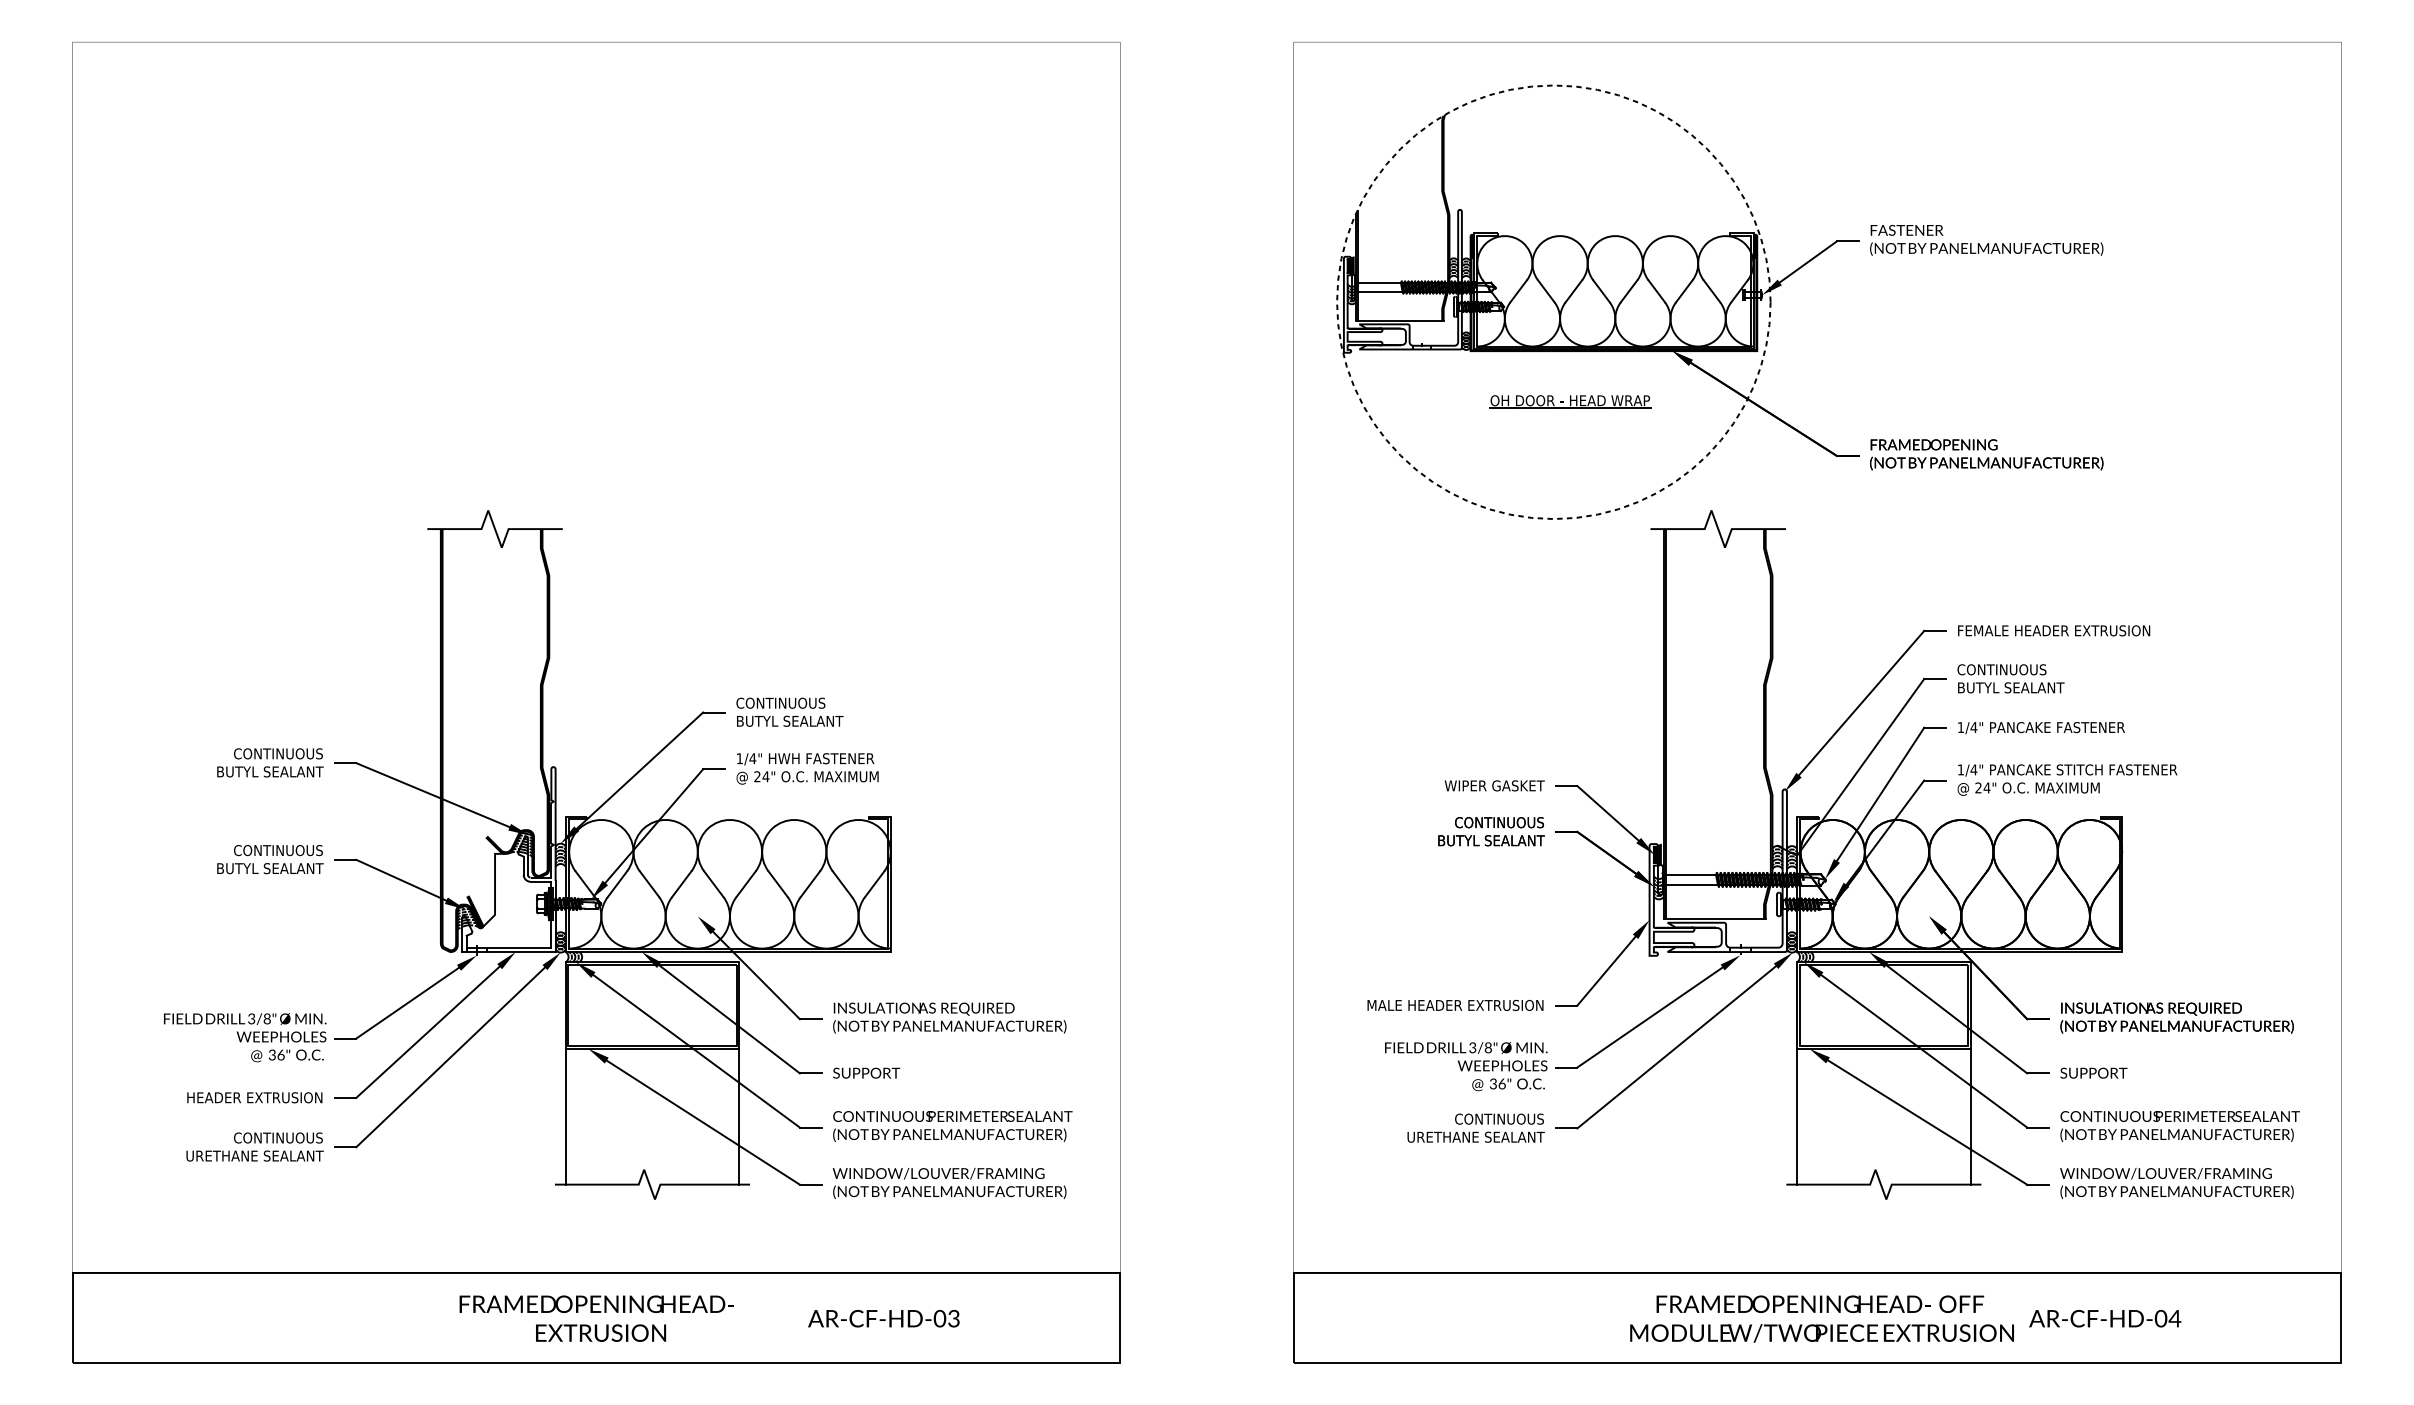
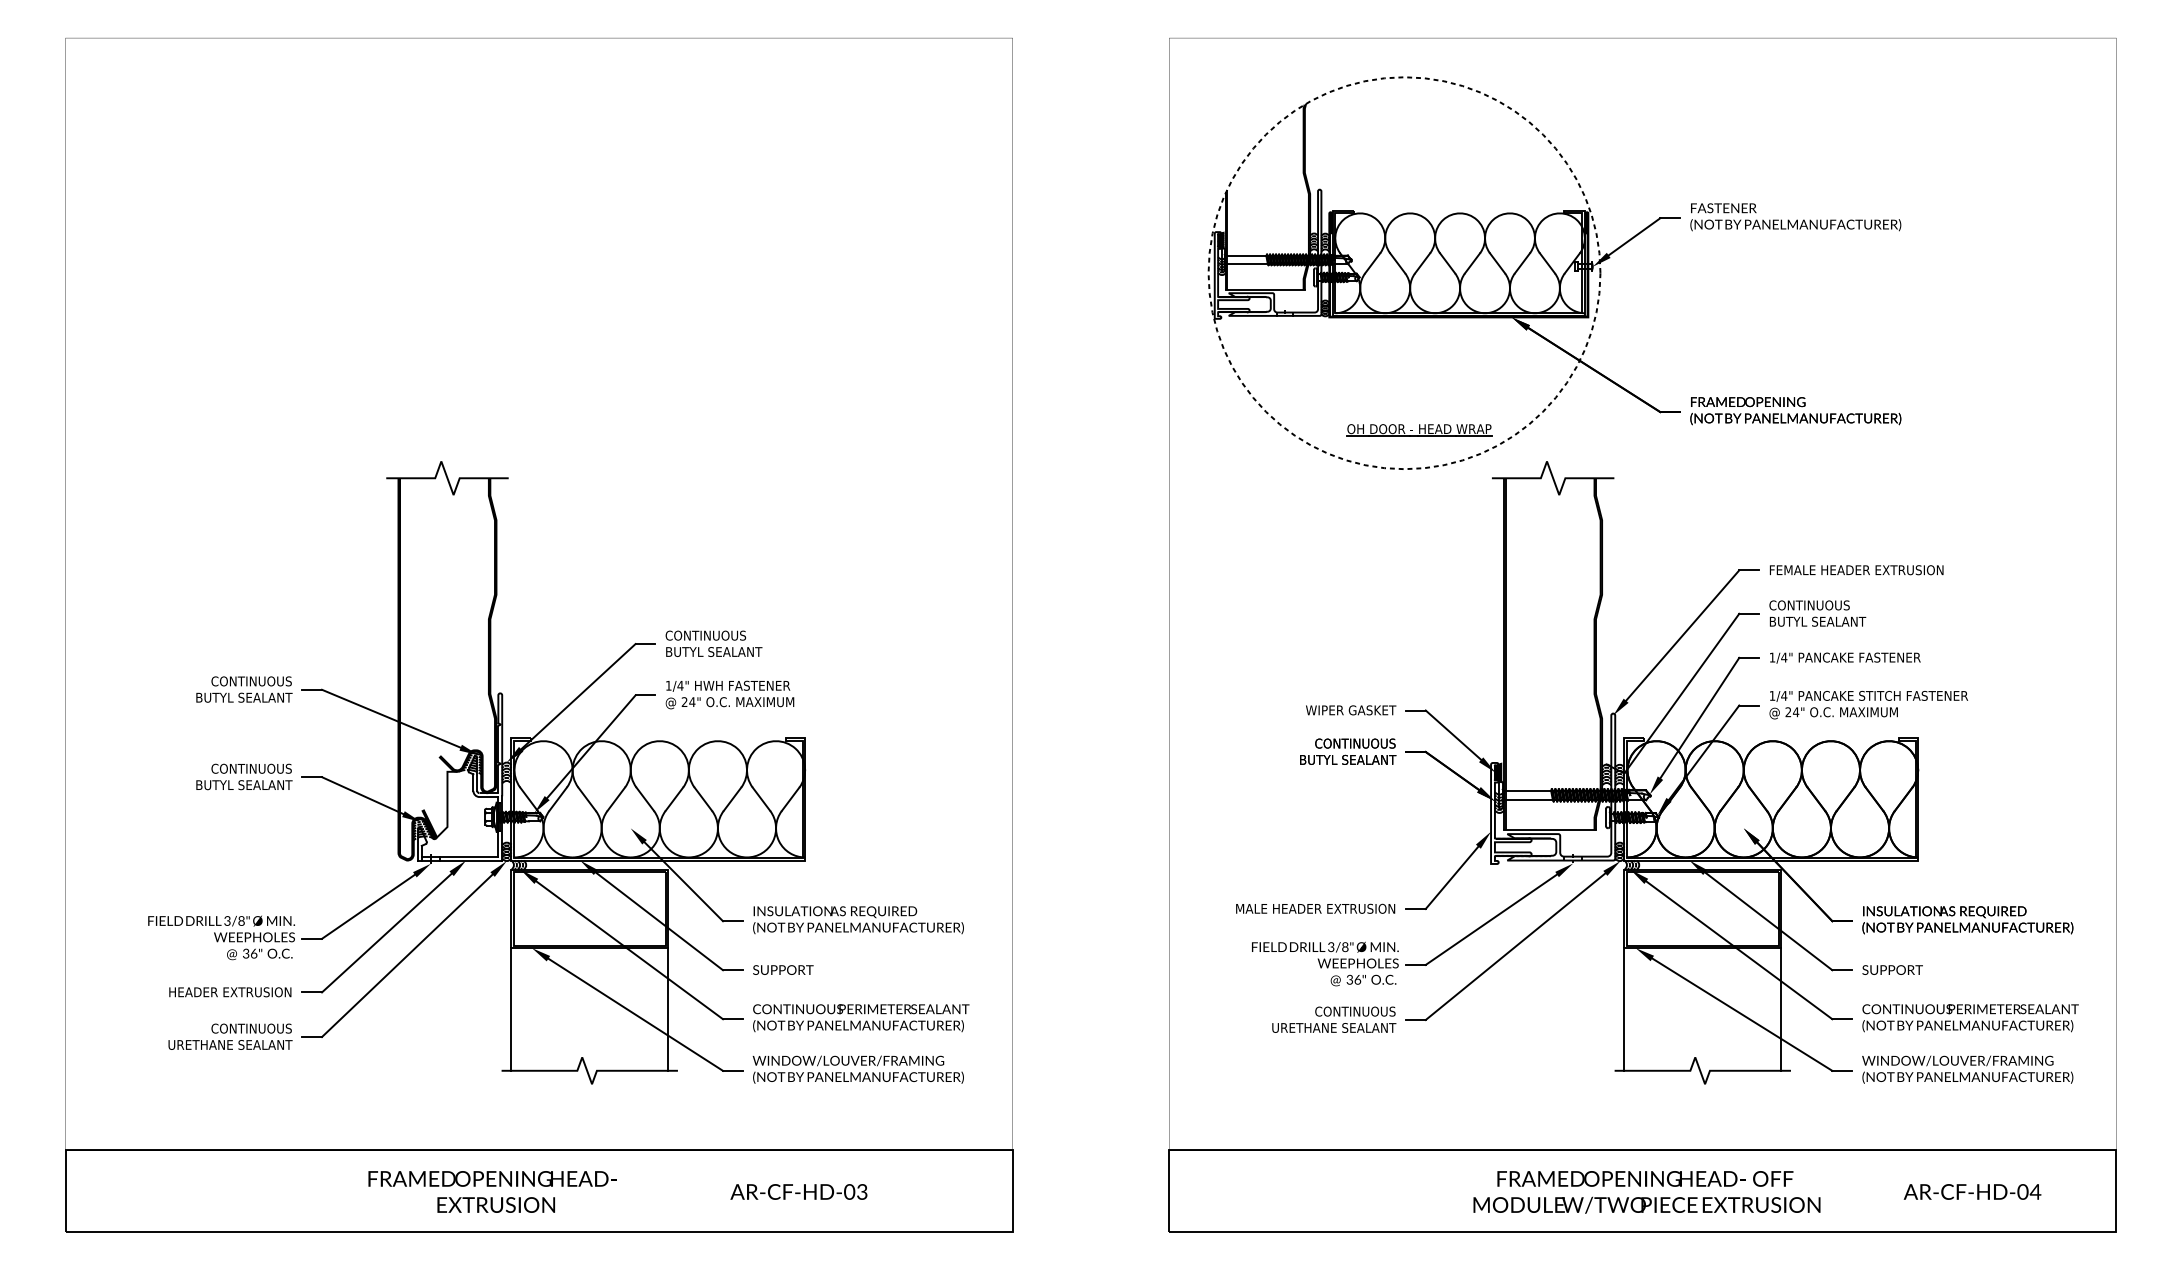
part: (1570, 401) -> (1419, 429), moved
text: (596, 1318) -> (492, 1191), moved
text: (2105, 1318) -> (1972, 1191), moved

